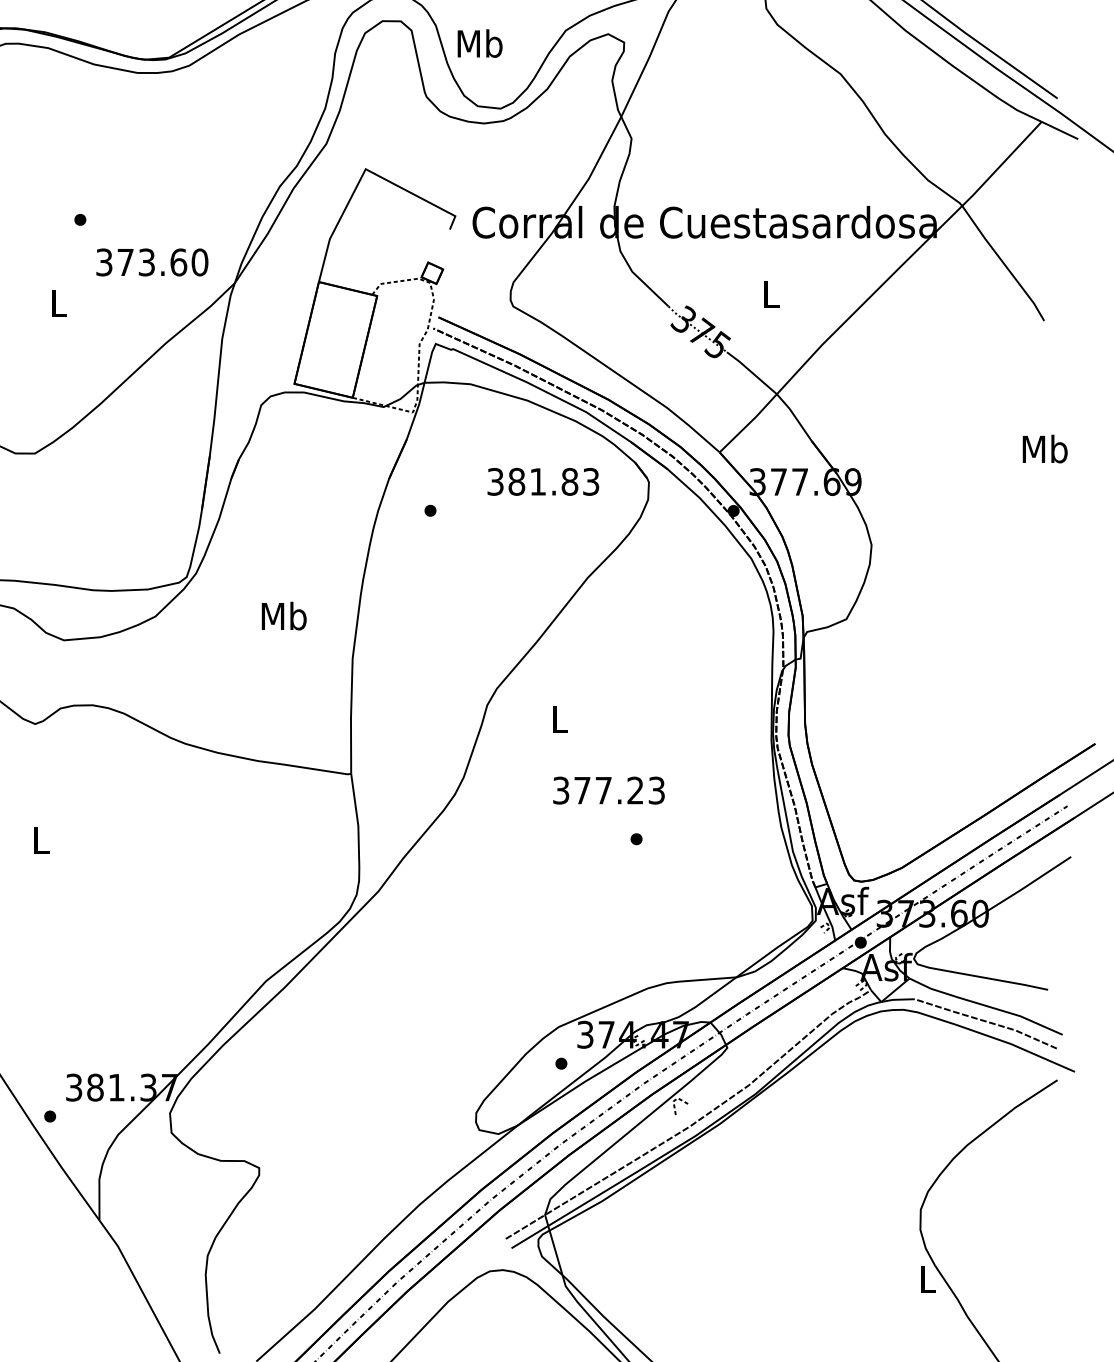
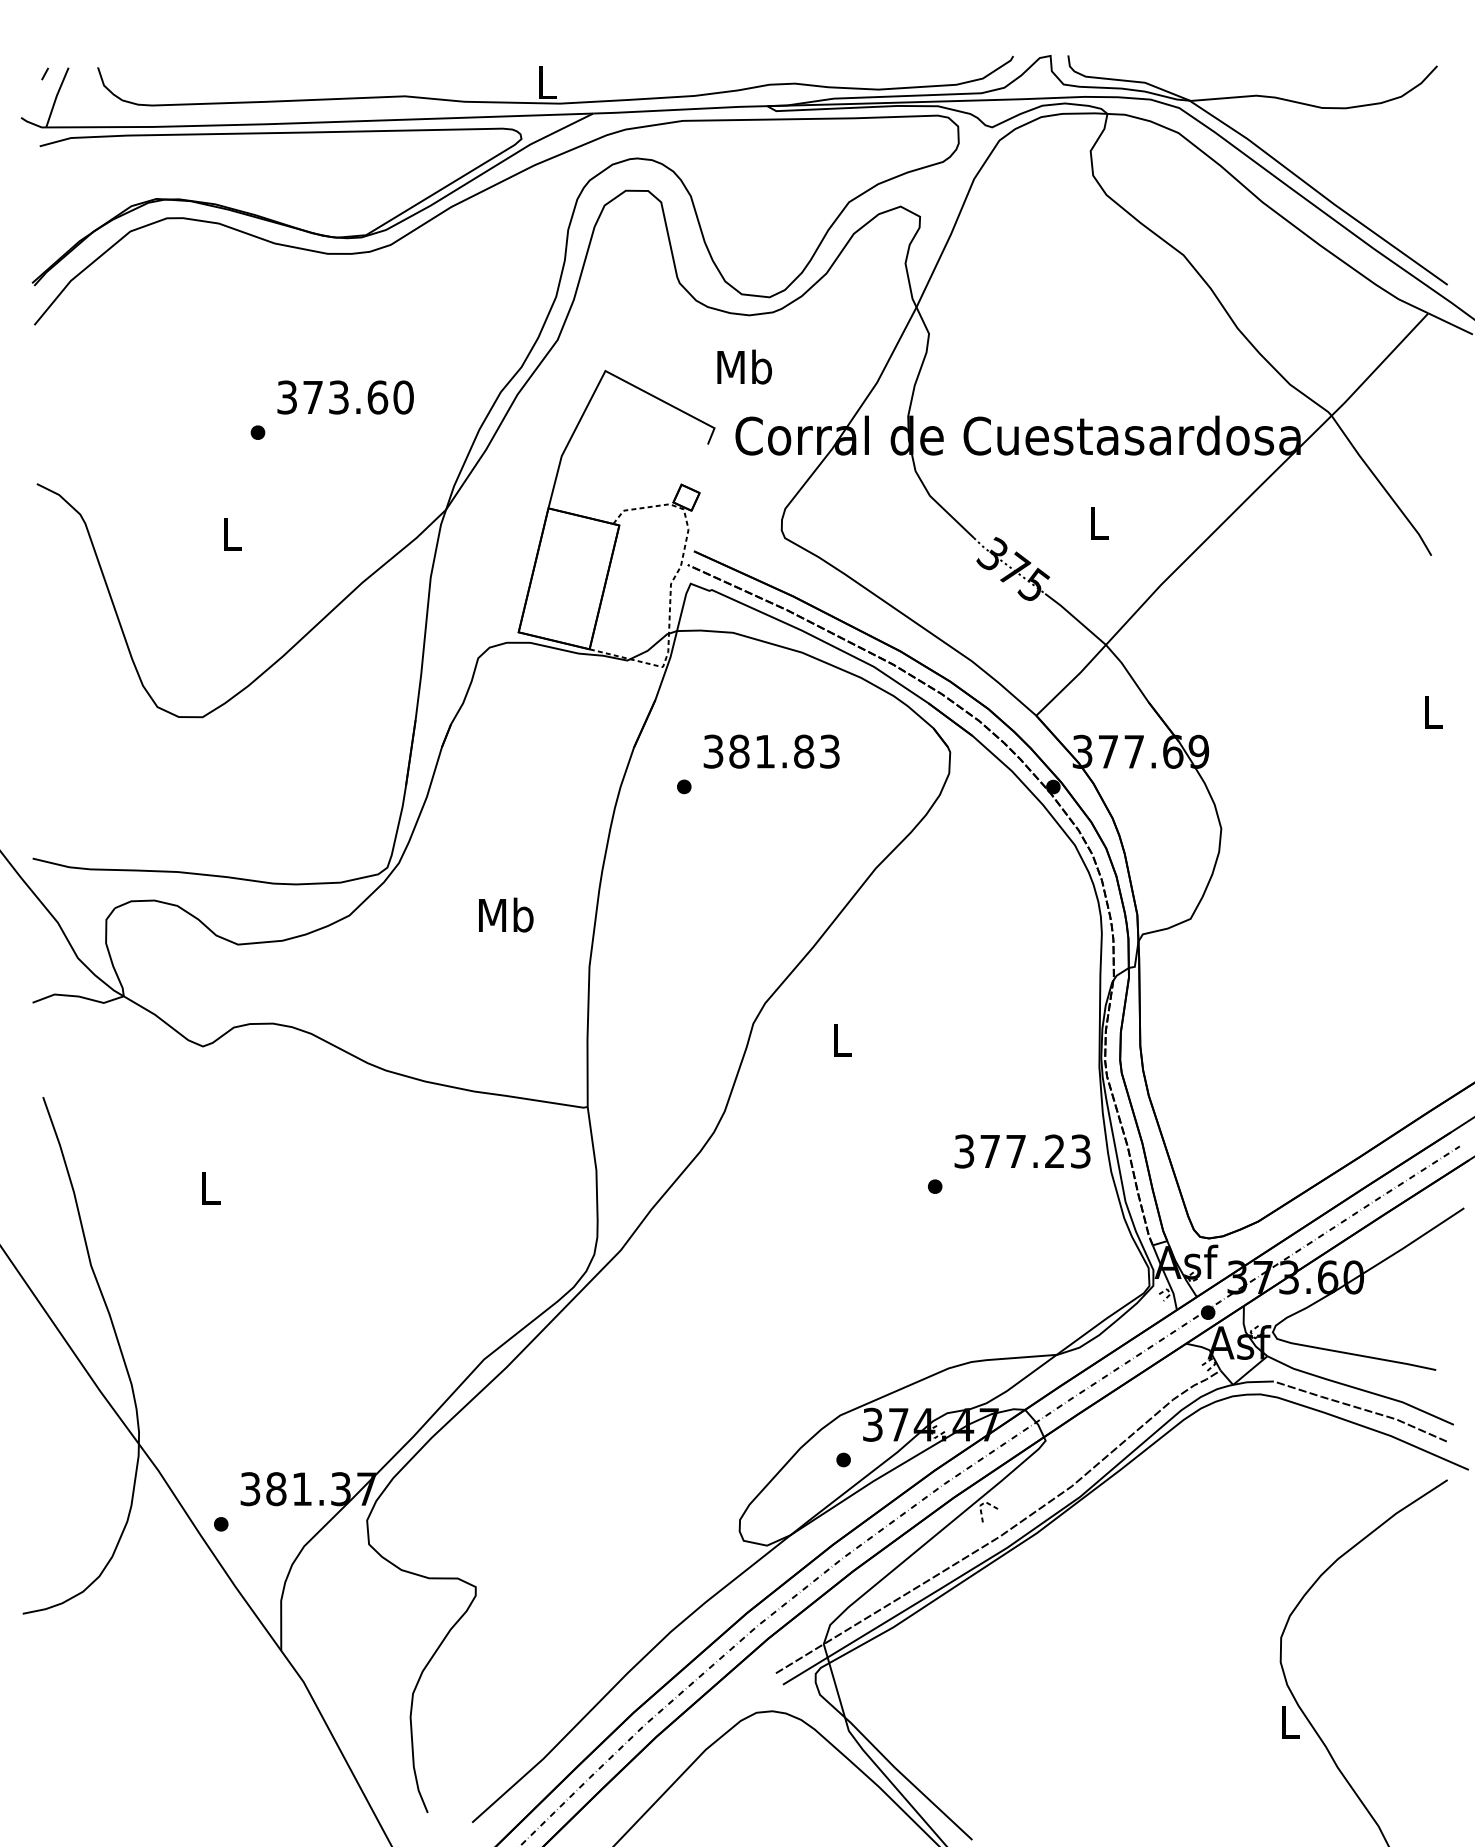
text: (479, 43) -> (744, 366), moved
text: (152, 262) -> (345, 397), moved
text: (1045, 448) -> (1432, 711), Mb -> L
text: (543, 481) -> (771, 751), moved
text: (608, 790) -> (1022, 1151), moved

